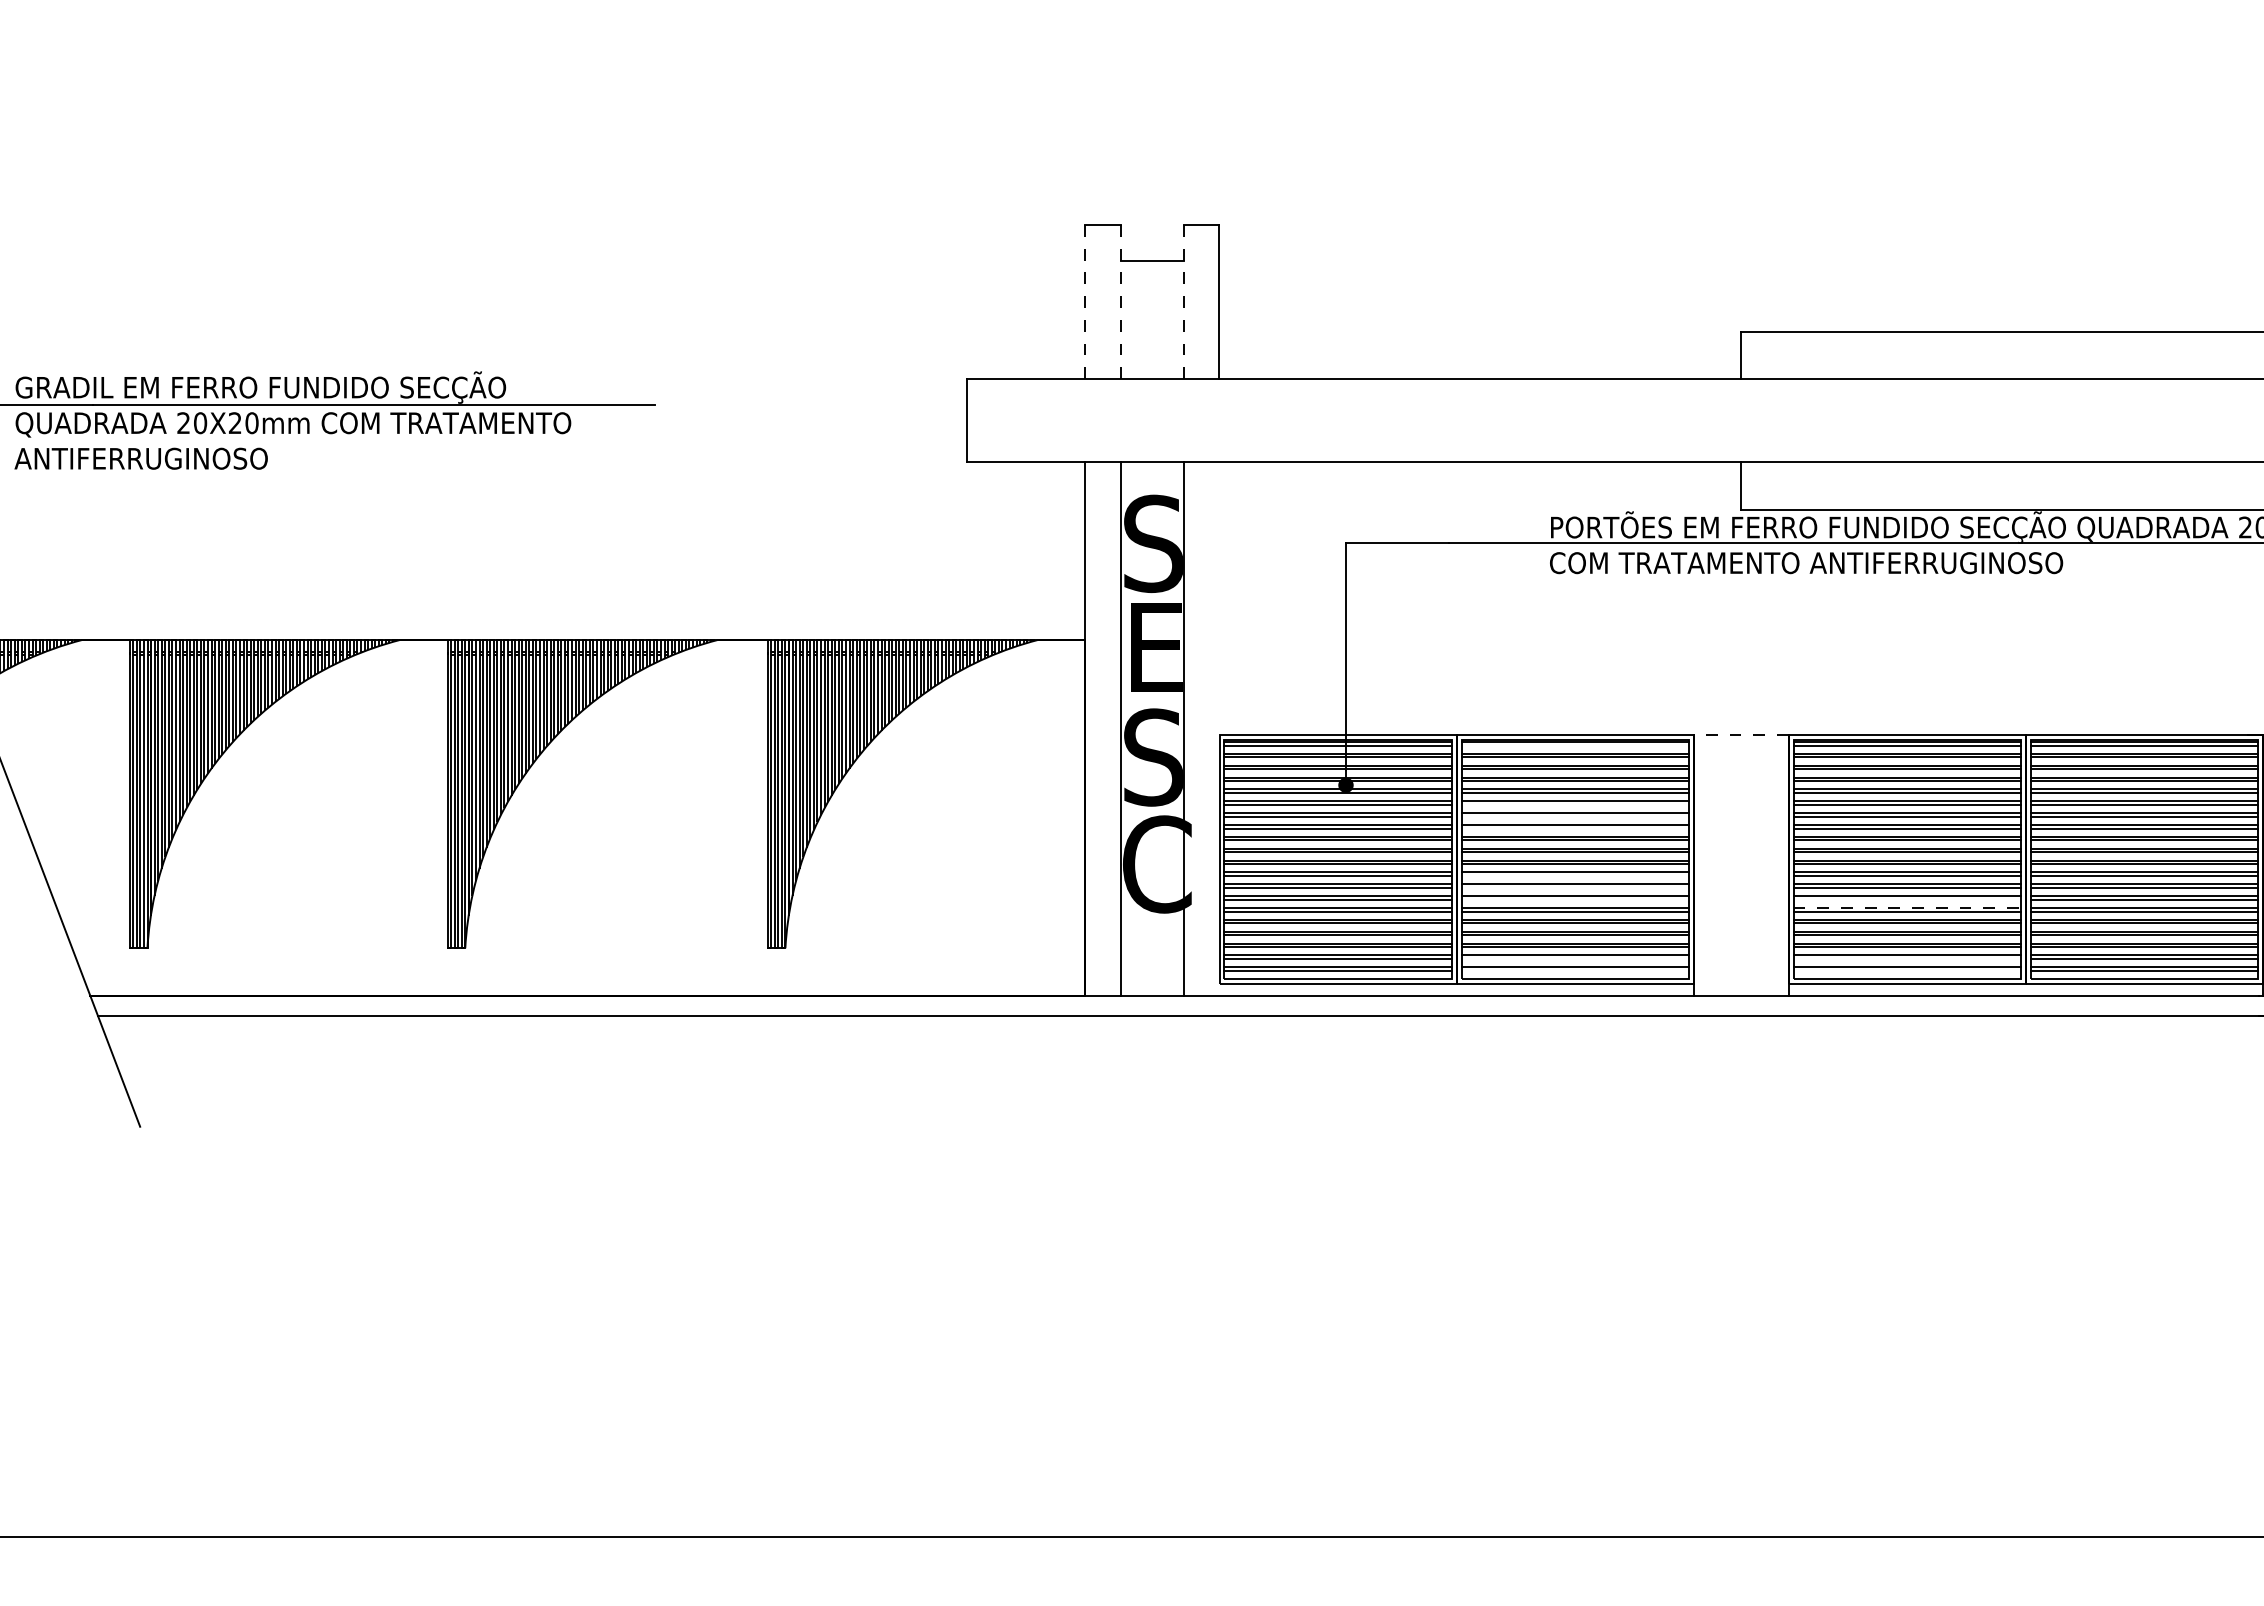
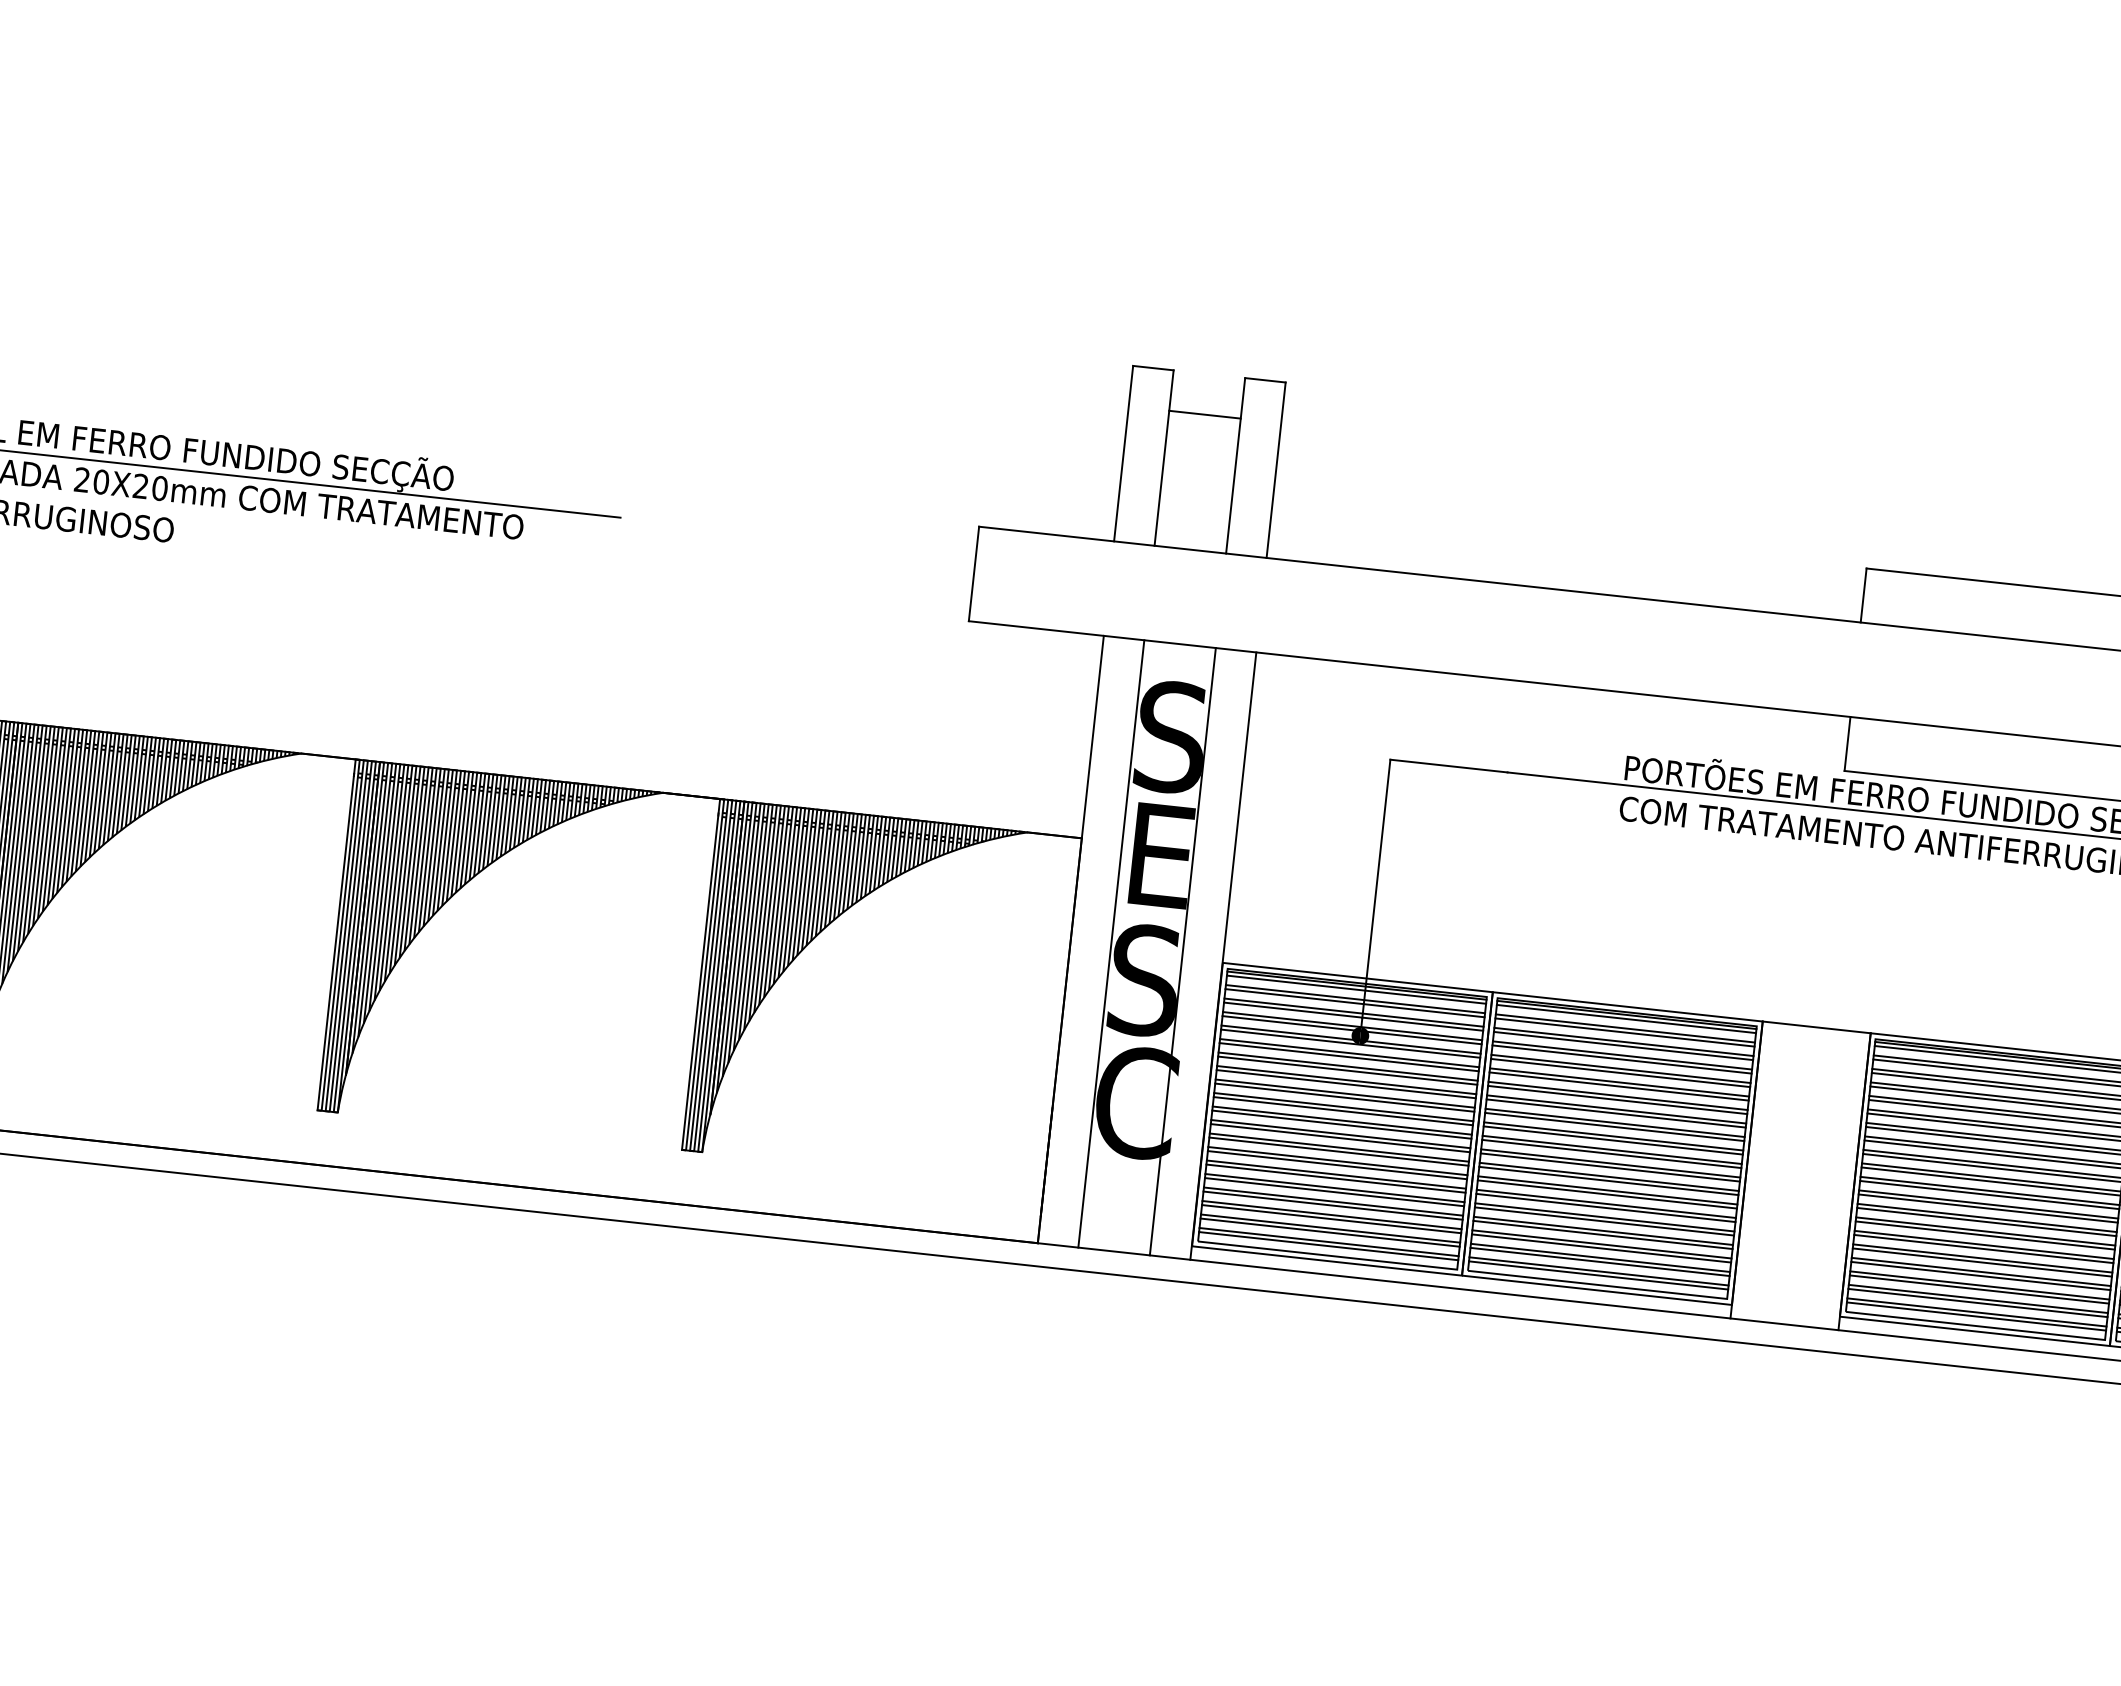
line: (1085, 302) -> (1123, 454), dashed -> solid
line: (1121, 302) -> (1164, 458), dashed -> solid
line: (1183, 302) -> (1235, 466), dashed -> solid
line: (1219, 728) -> (1223, 955), added
line: (1740, 734) -> (1815, 1026), dashed -> solid
line: (1575, 745) -> (1626, 1018), added
line: (1575, 804) -> (1619, 1086), added
line: (1575, 816) -> (1617, 1099), added
line: (1575, 828) -> (1616, 1113), added
line: (1575, 875) -> (1610, 1166), added
line: (1575, 887) -> (1608, 1180), added
line: (1575, 899) -> (1607, 1194), added
line: (1907, 899) -> (1985, 1235), added
line: (1907, 907) -> (1984, 1244), dashed -> solid
line: (1575, 958) -> (1600, 1261), added
line: (1907, 958) -> (1978, 1302), added
line: (1575, 970) -> (1598, 1275), added
line: (1907, 970) -> (1976, 1316), added

